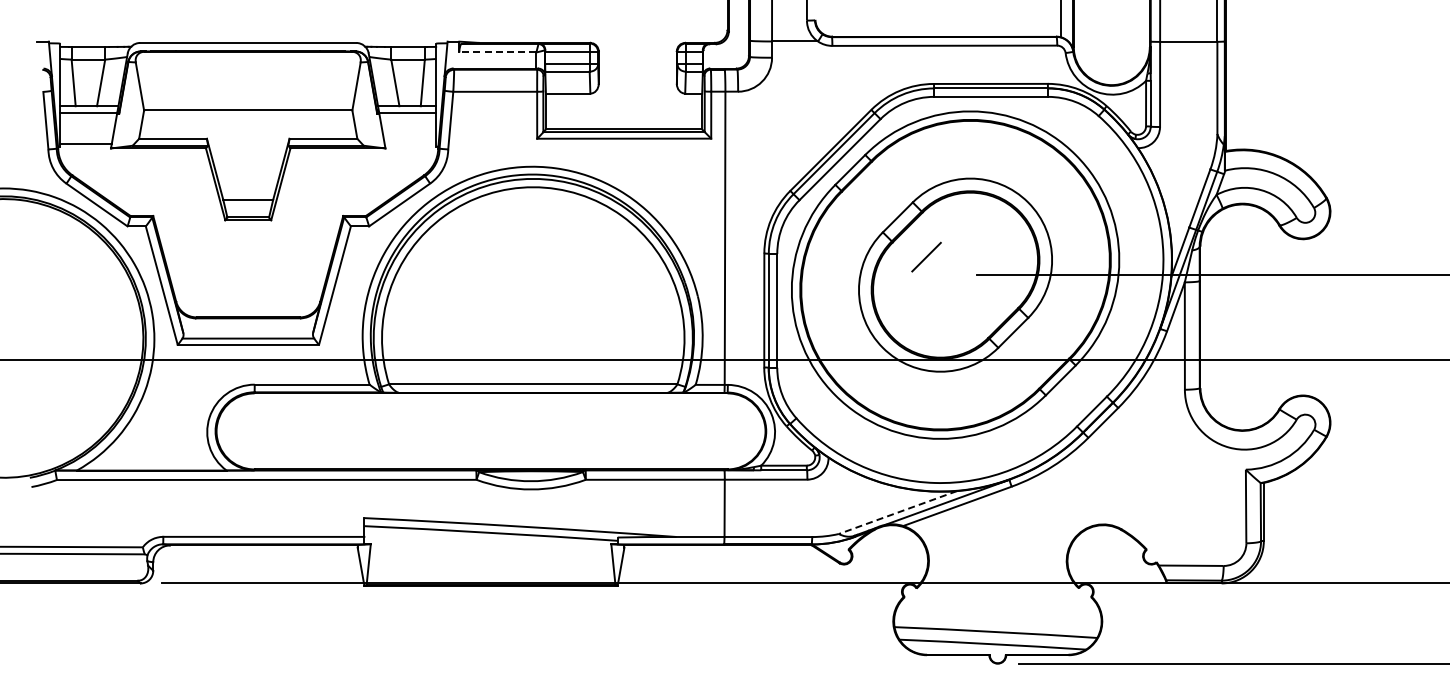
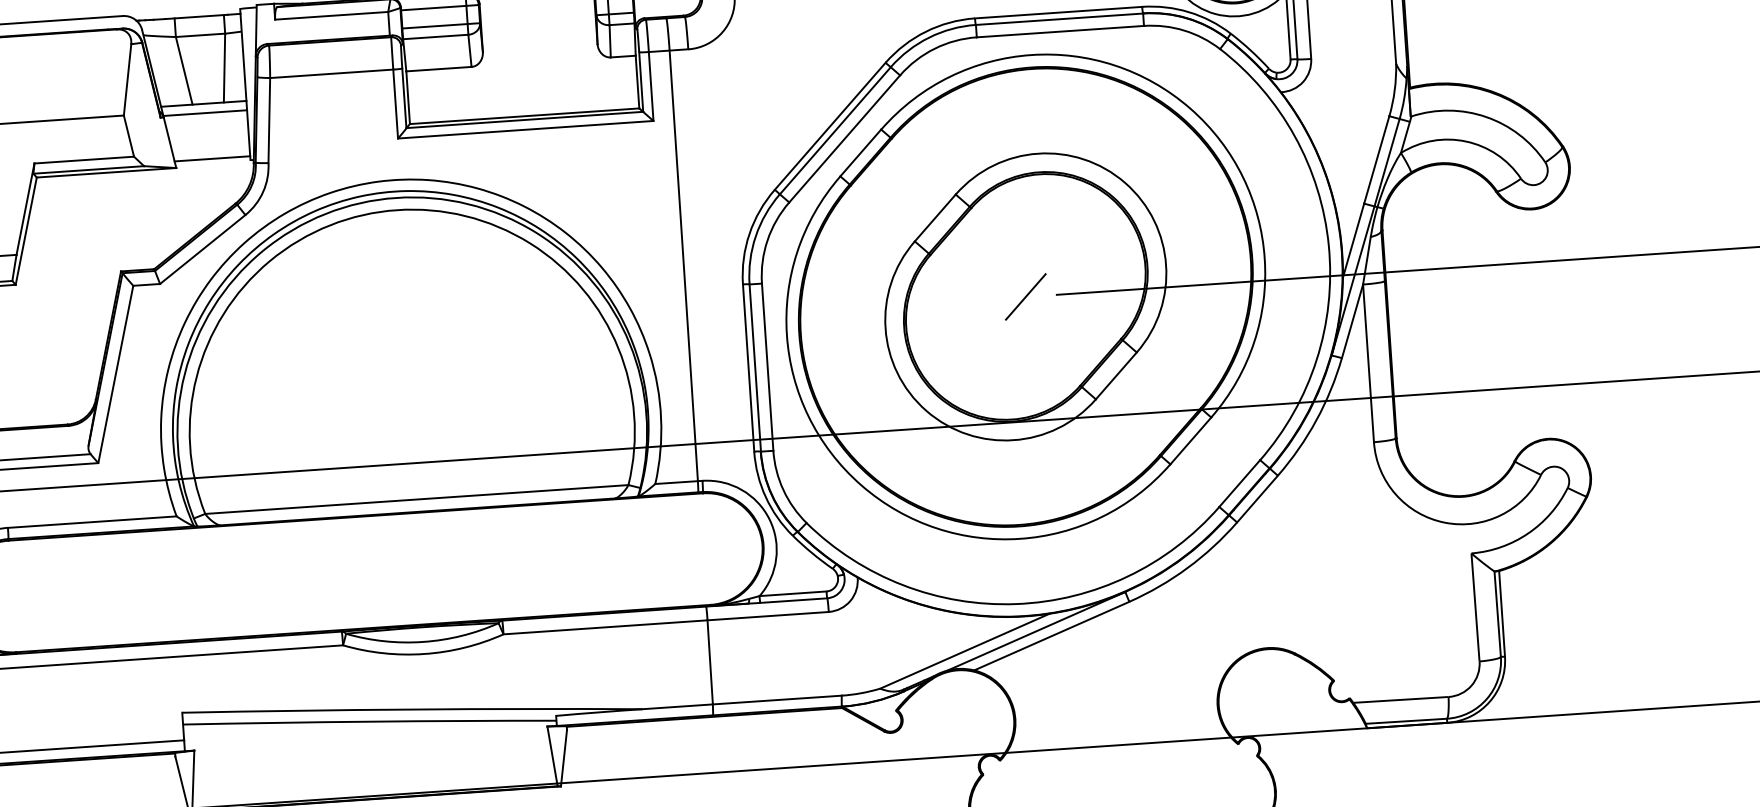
line: (497, 52) -> (331, 15), dashed -> solid
line: (410, 143) -> (212, 158), added
line: (926, 256) -> (1025, 295), moved
line: (897, 512) -> (964, 651), dashed -> solid

